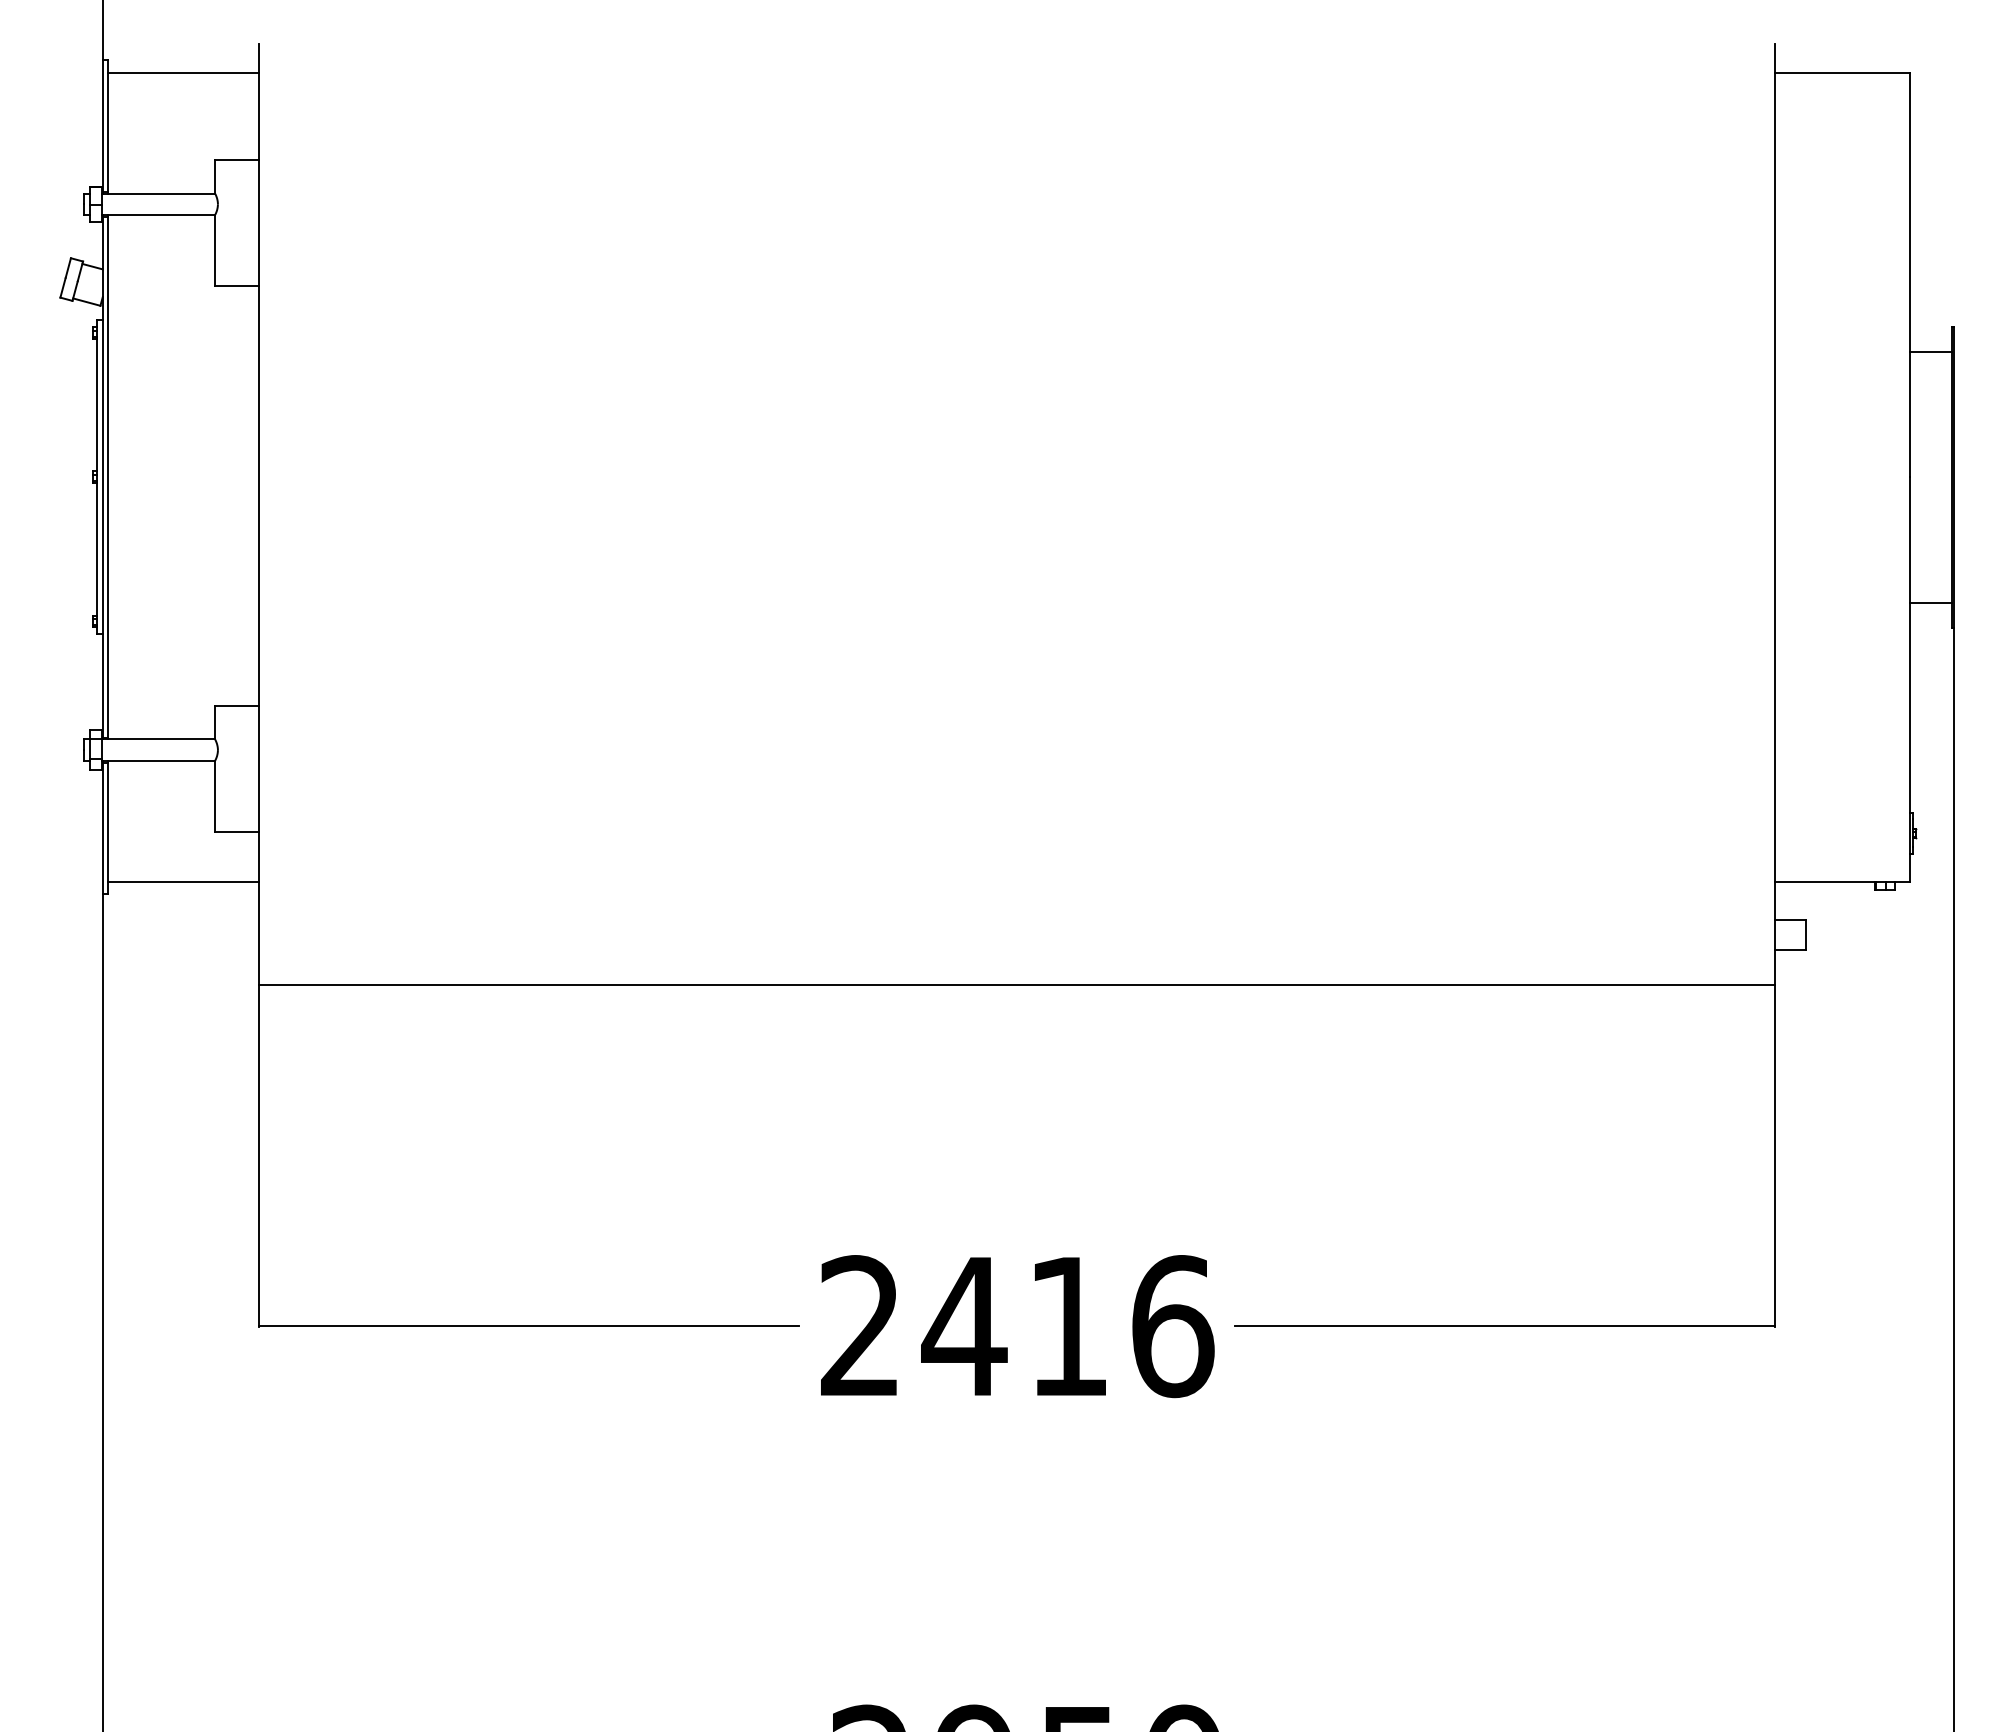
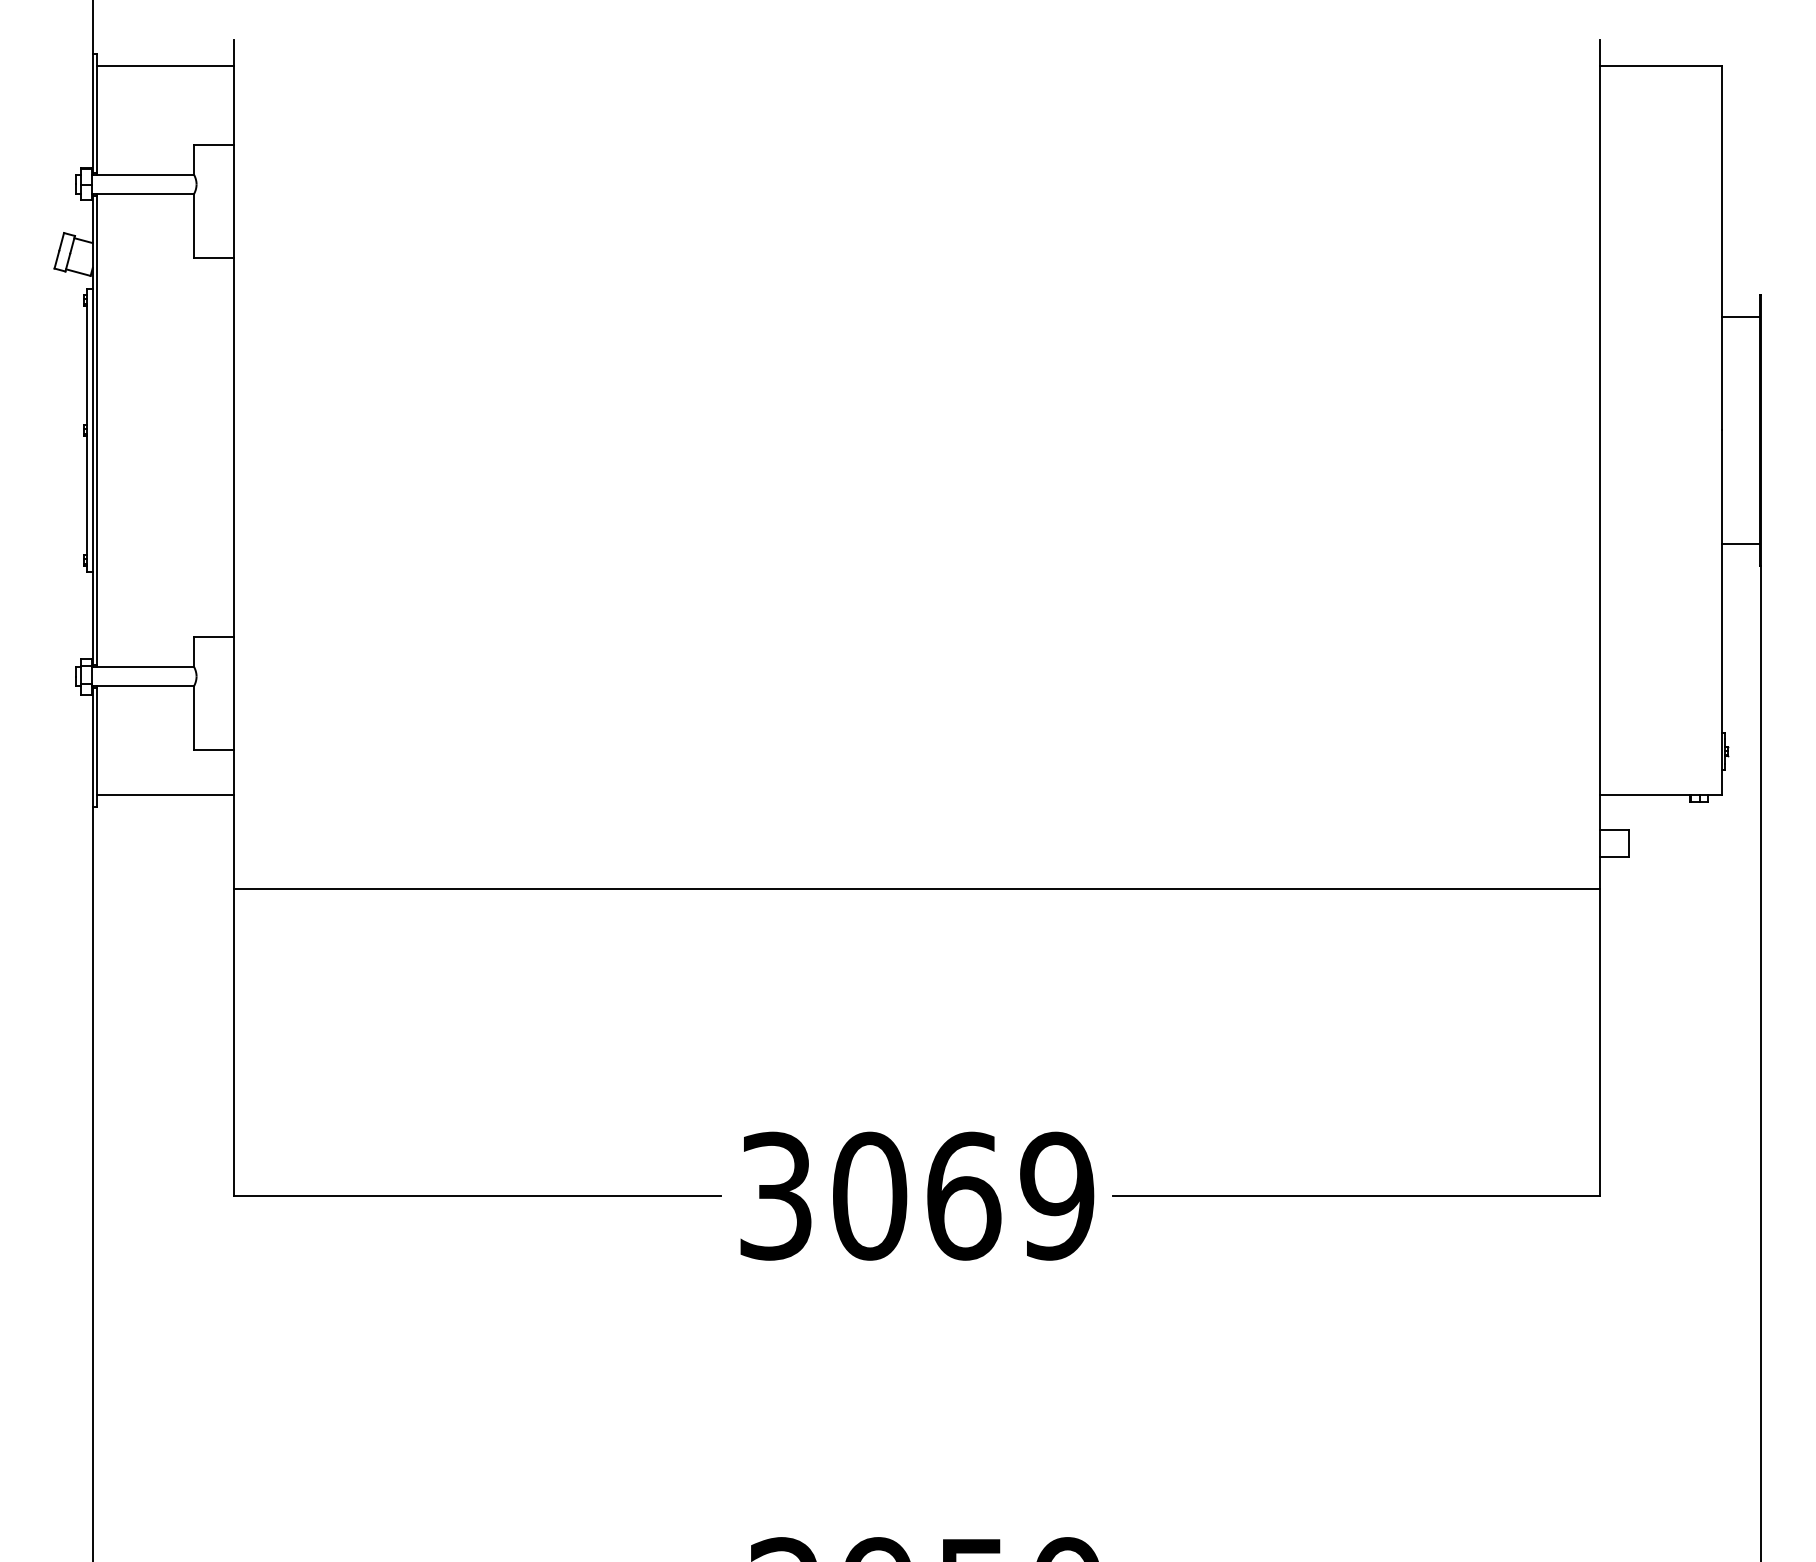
text: (1017, 1326) -> (917, 1196), 2416 -> 3069

